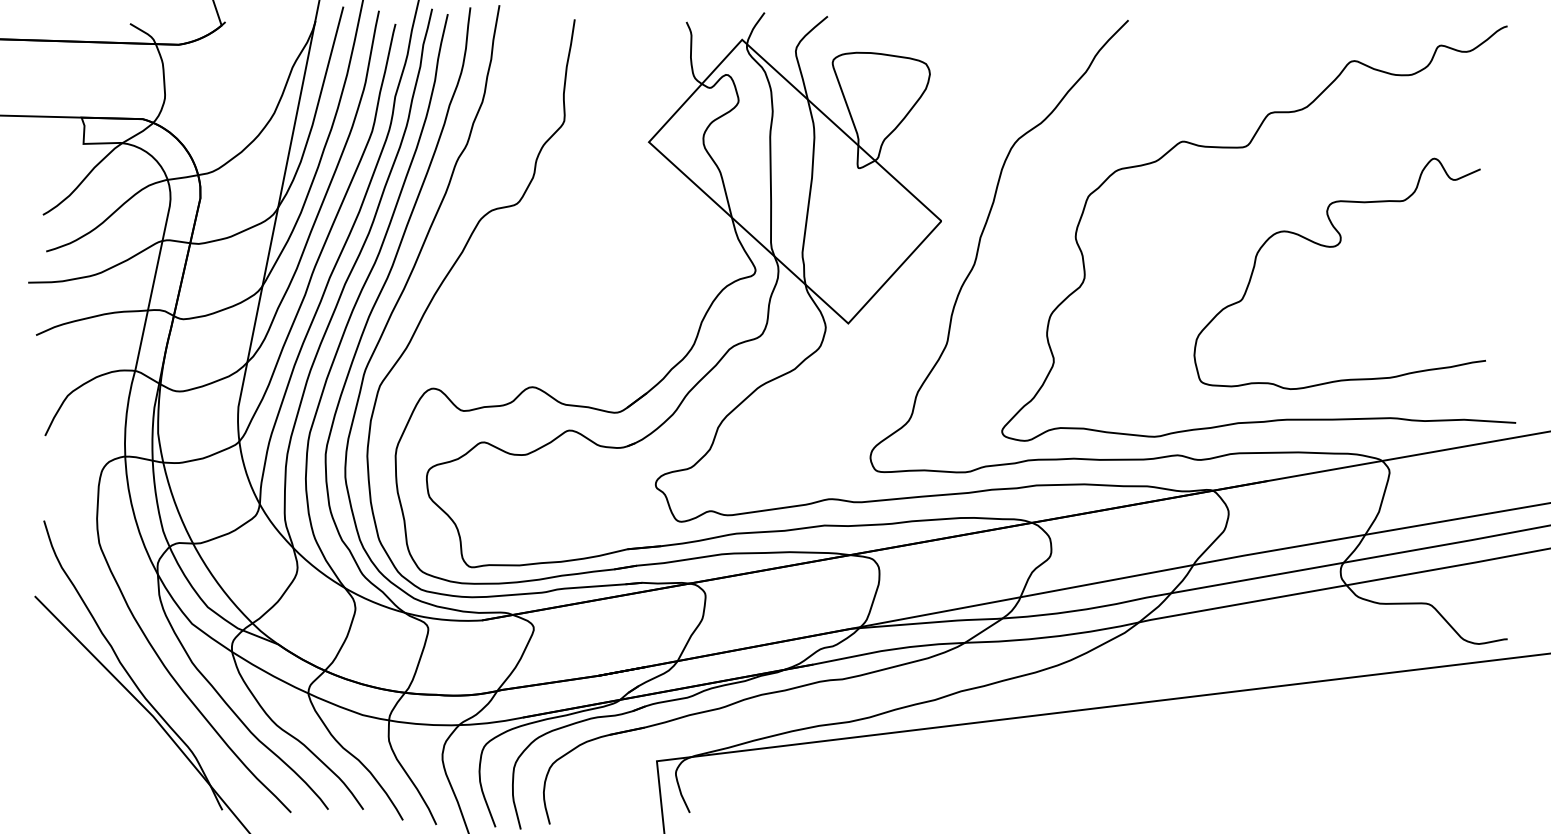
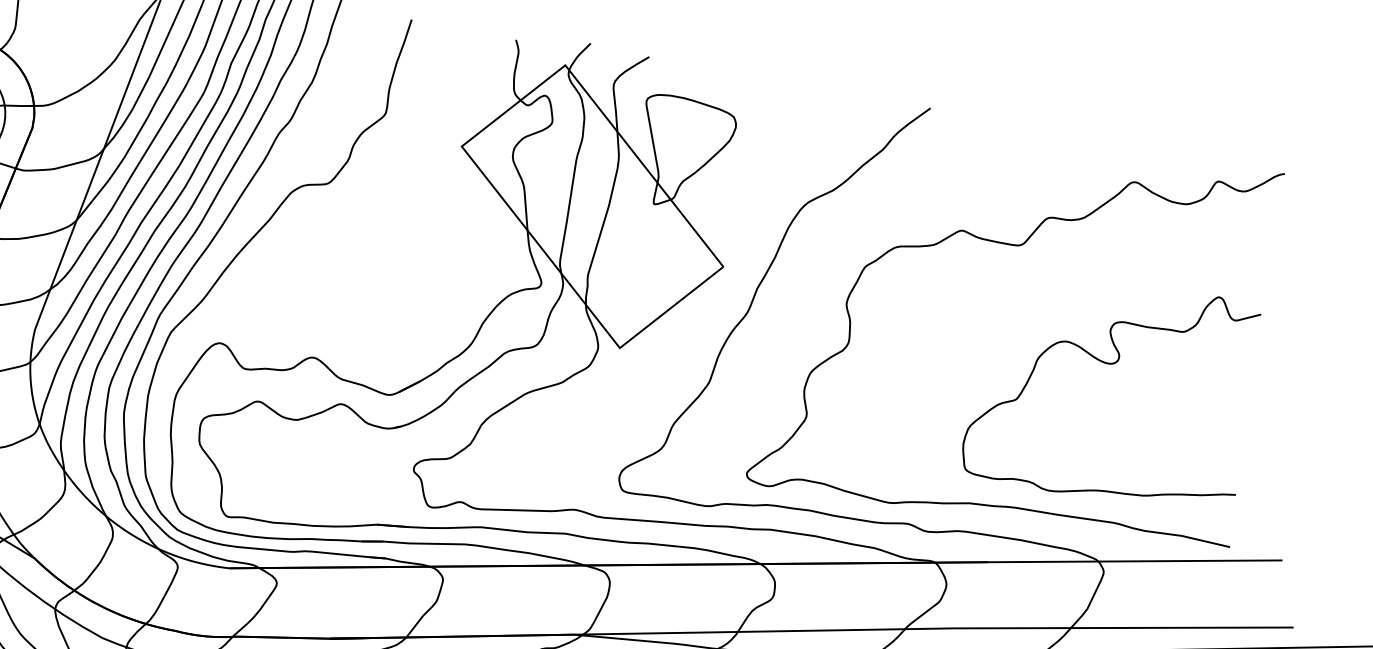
curve: (1335, 247) -> (1112, 364), moved

